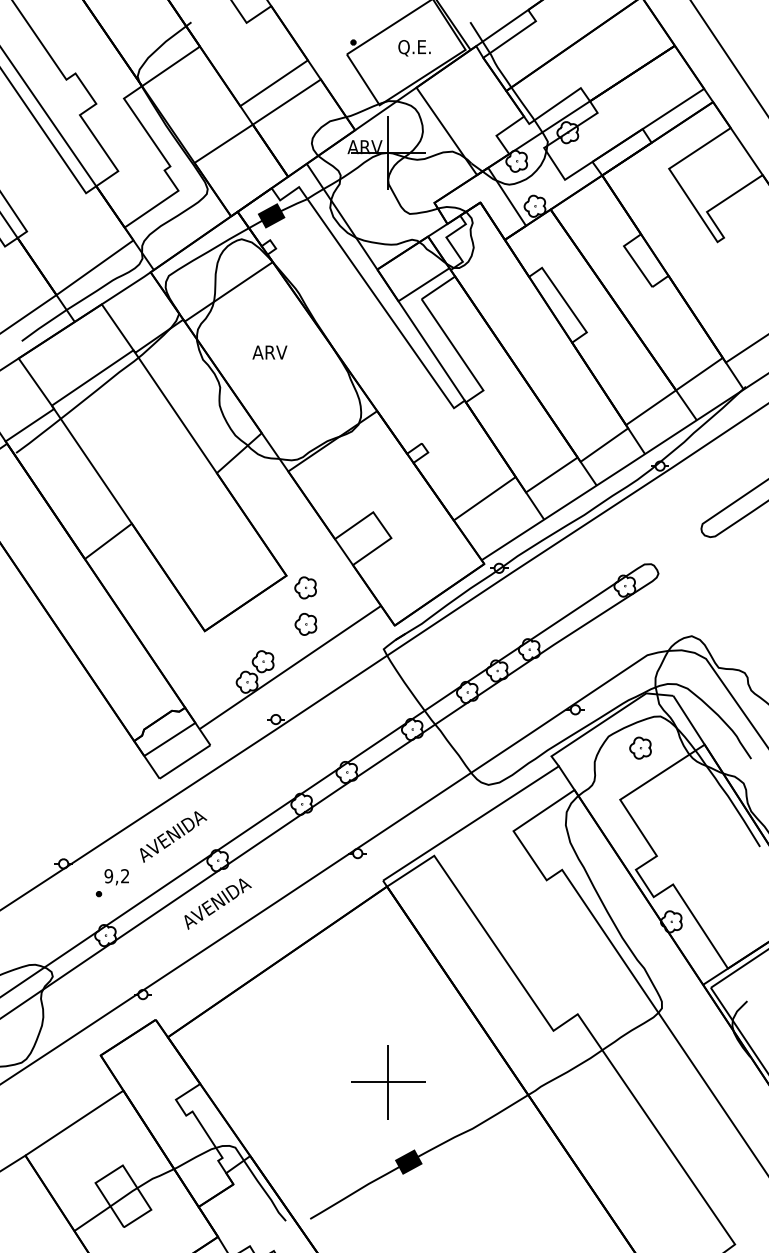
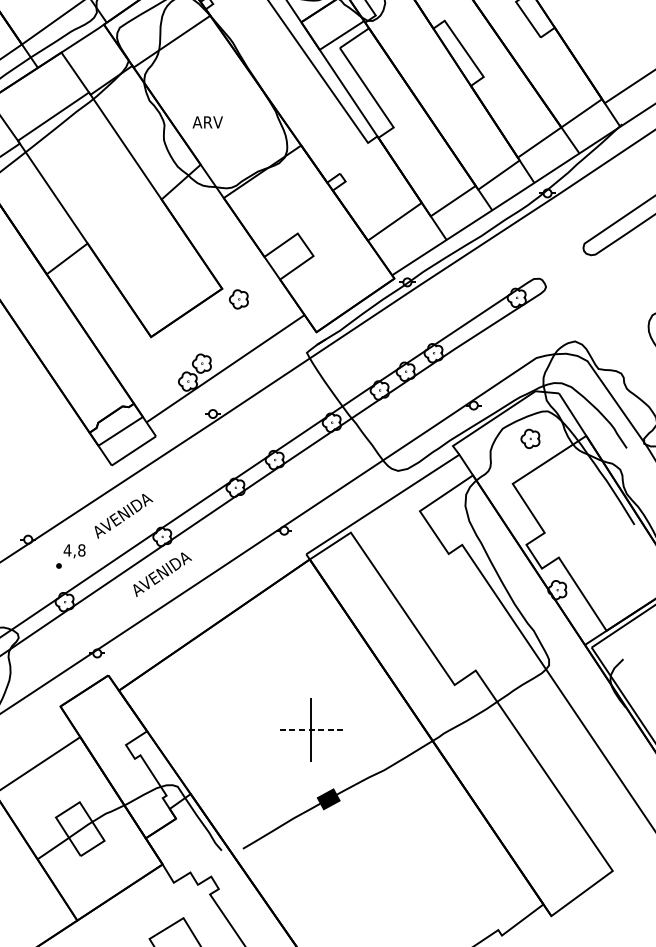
text: (269, 352) -> (207, 122), moved
part: (305, 624) -> (238, 331), removed
text: (116, 876) -> (74, 550), 9,2 -> 4,8
line: (387, 1082) -> (310, 730), solid -> dashed

